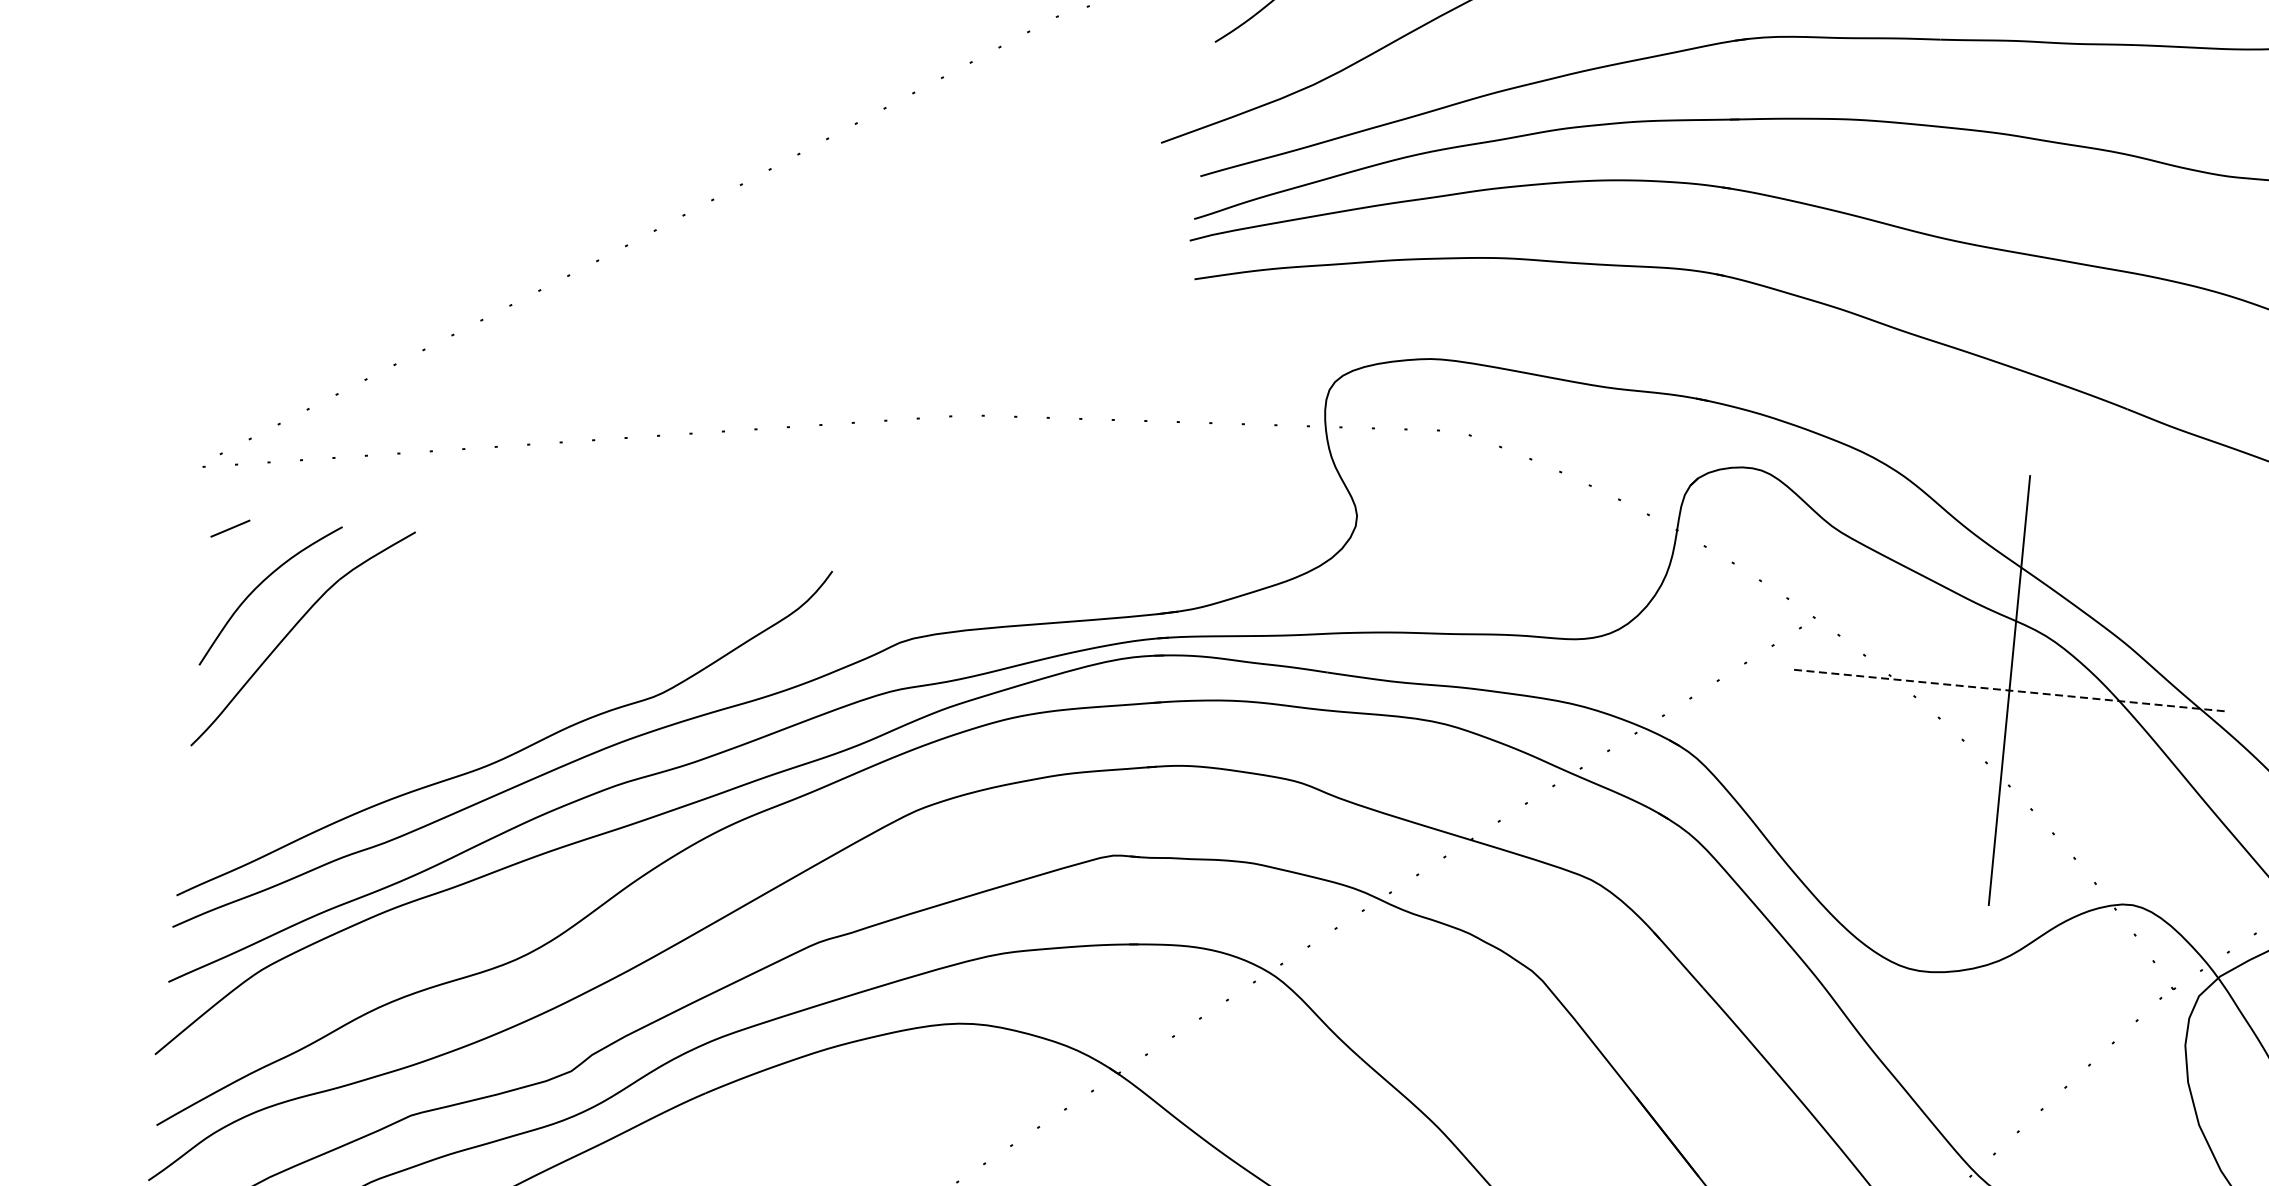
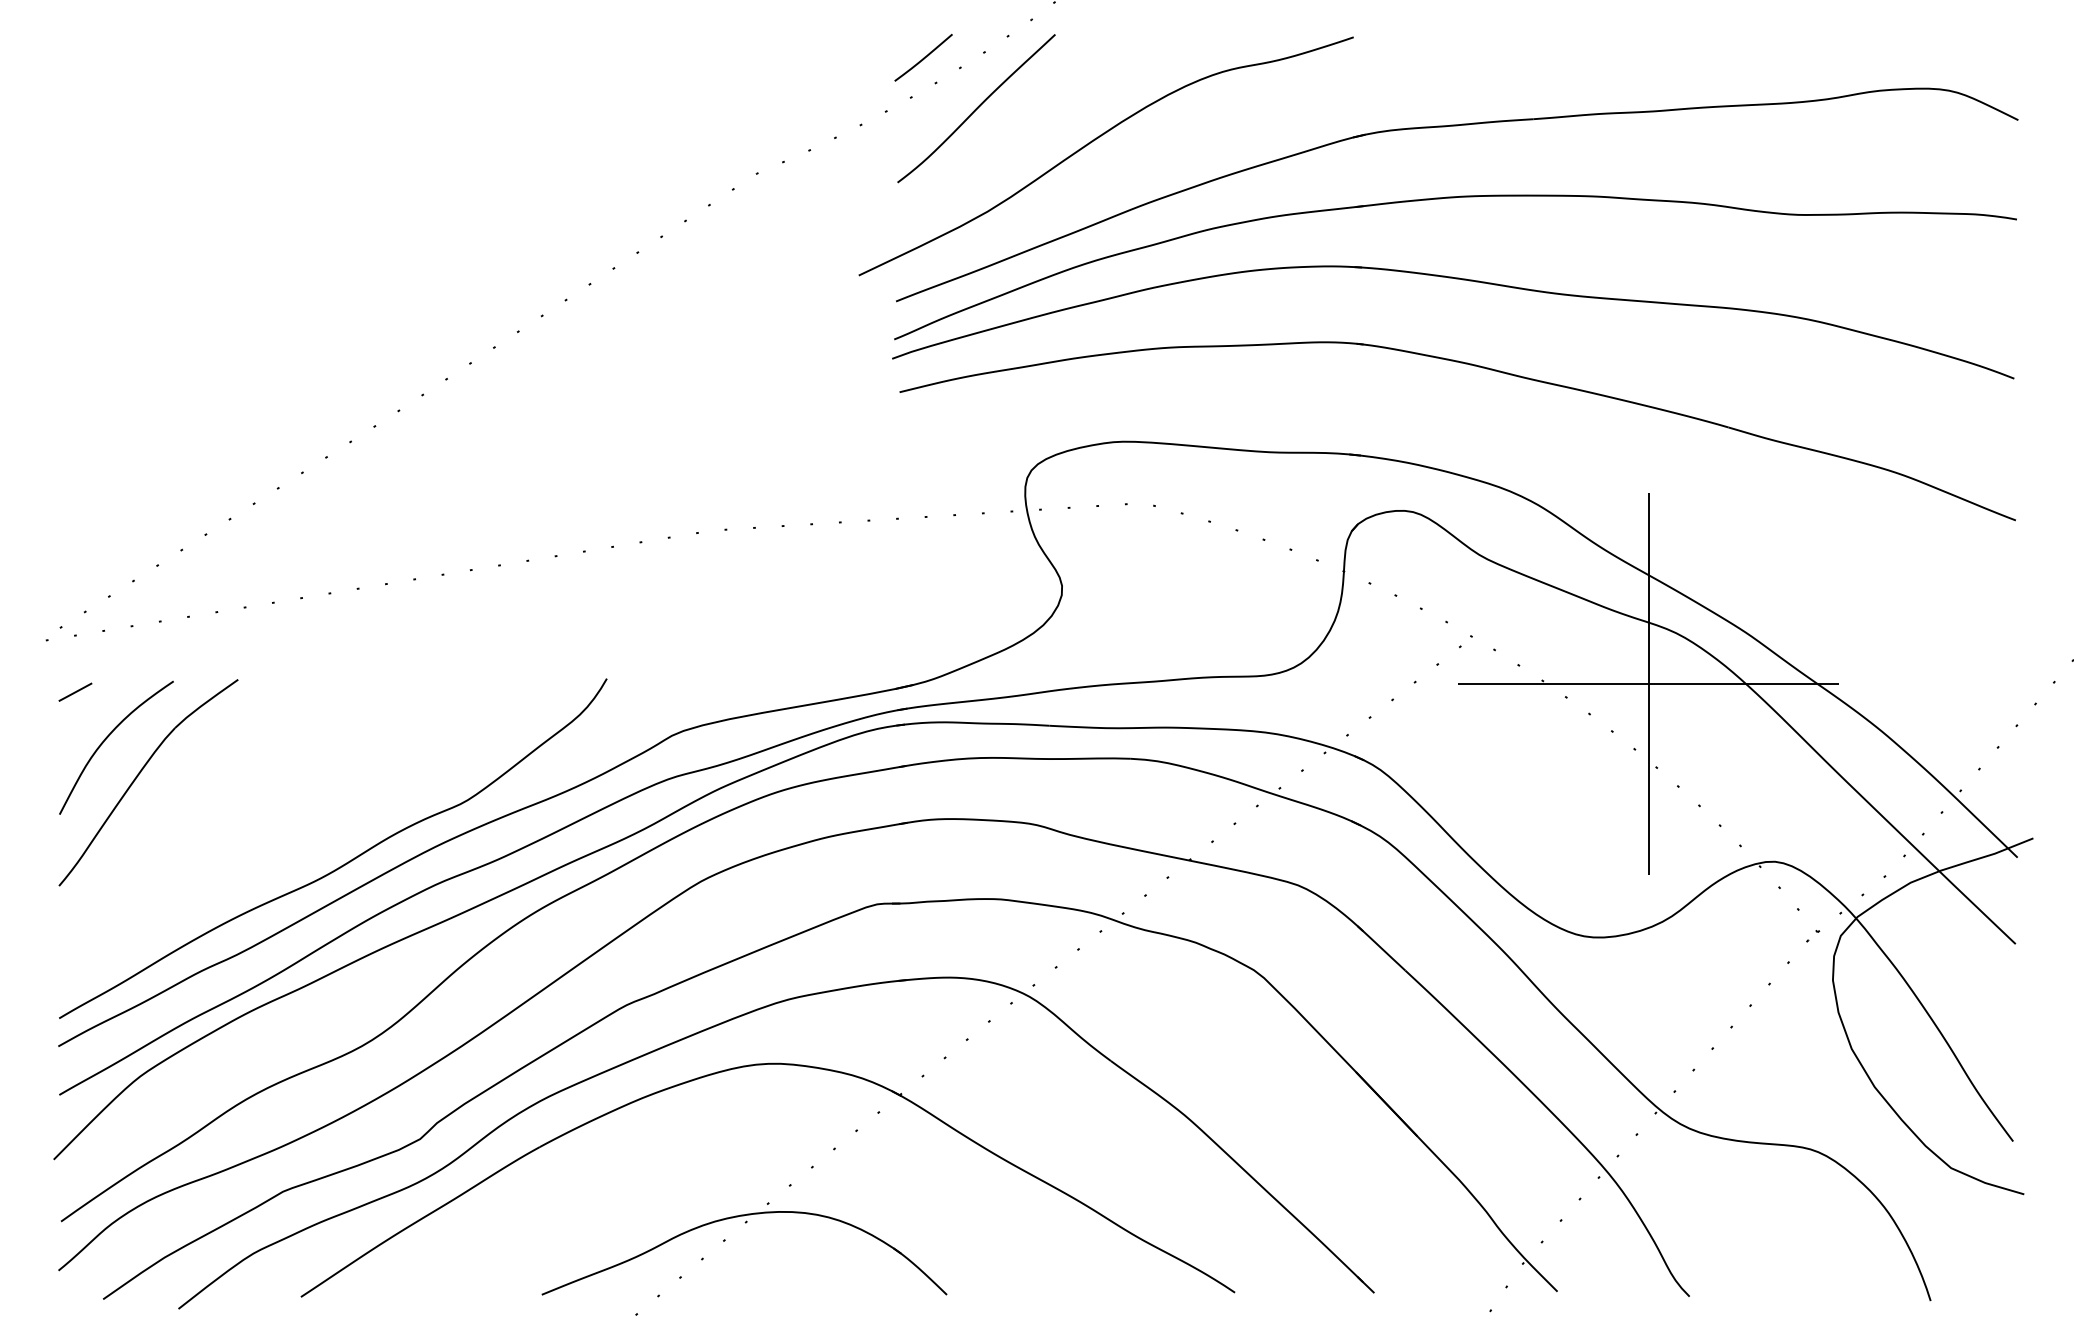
line: (2009, 691) -> (1648, 684), dashed -> solid

